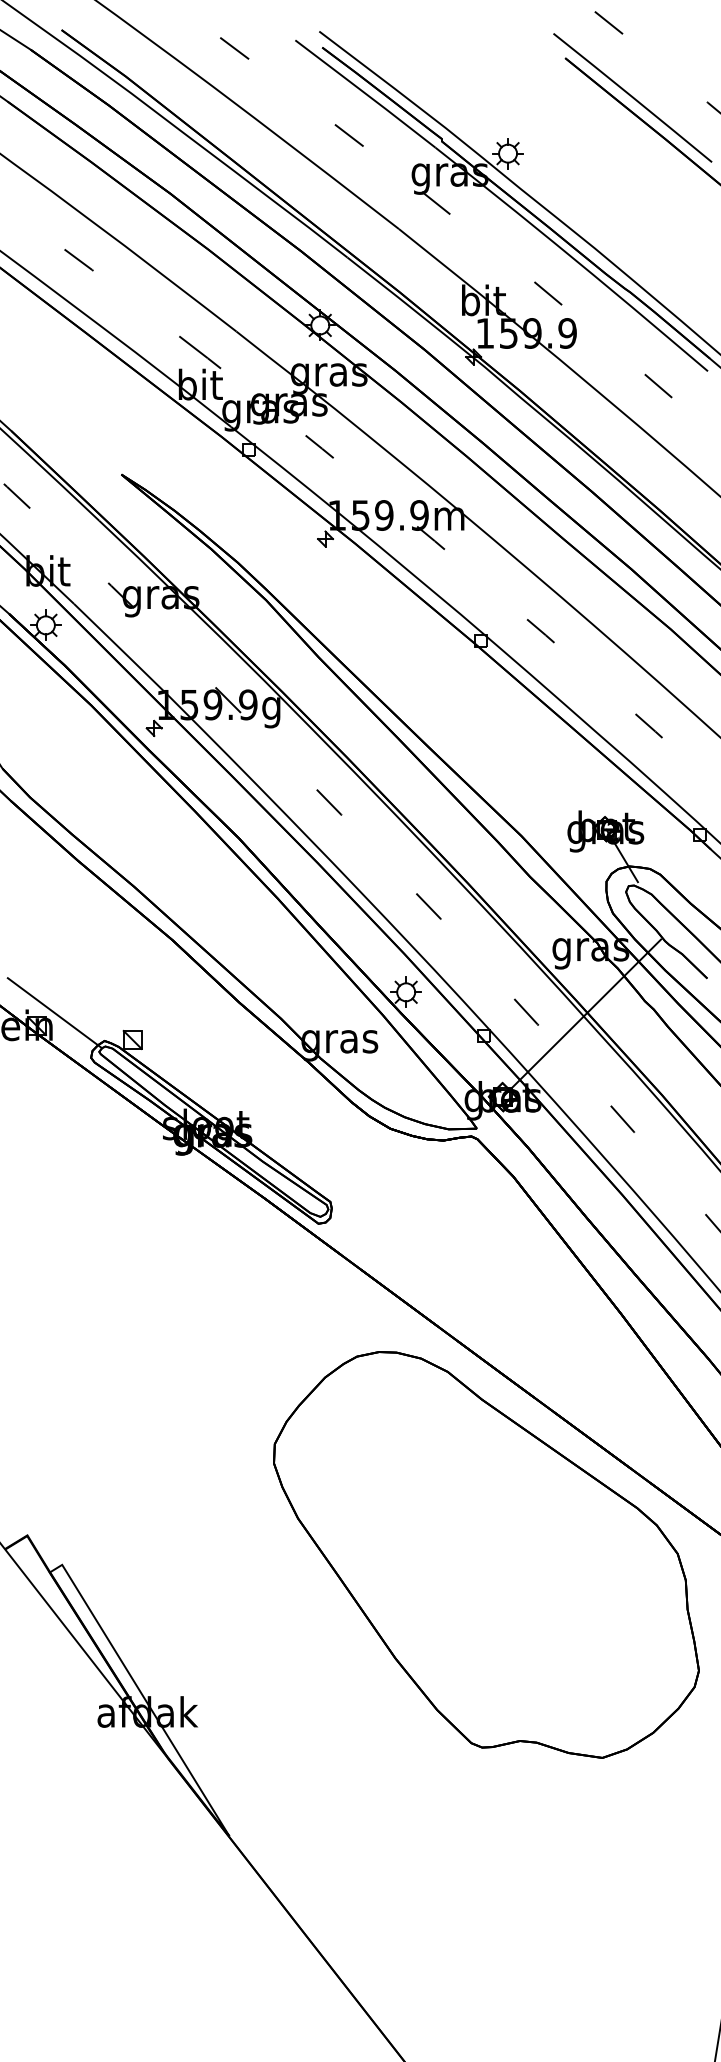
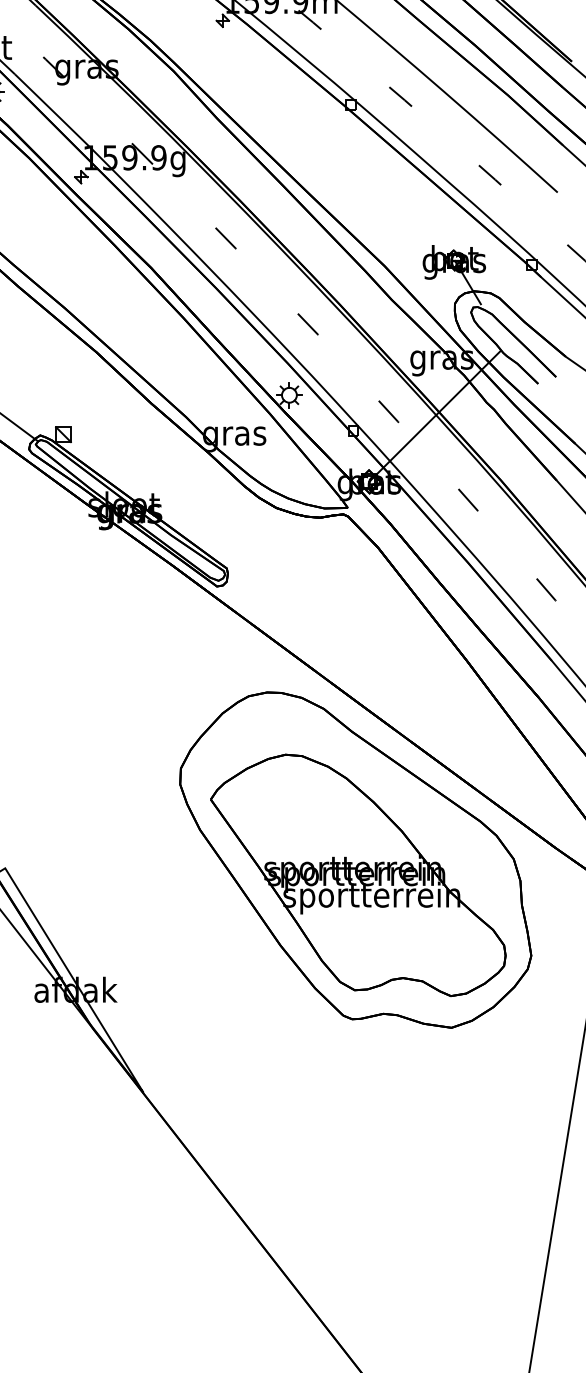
part: (489, 1573) -> (358, 875), added

